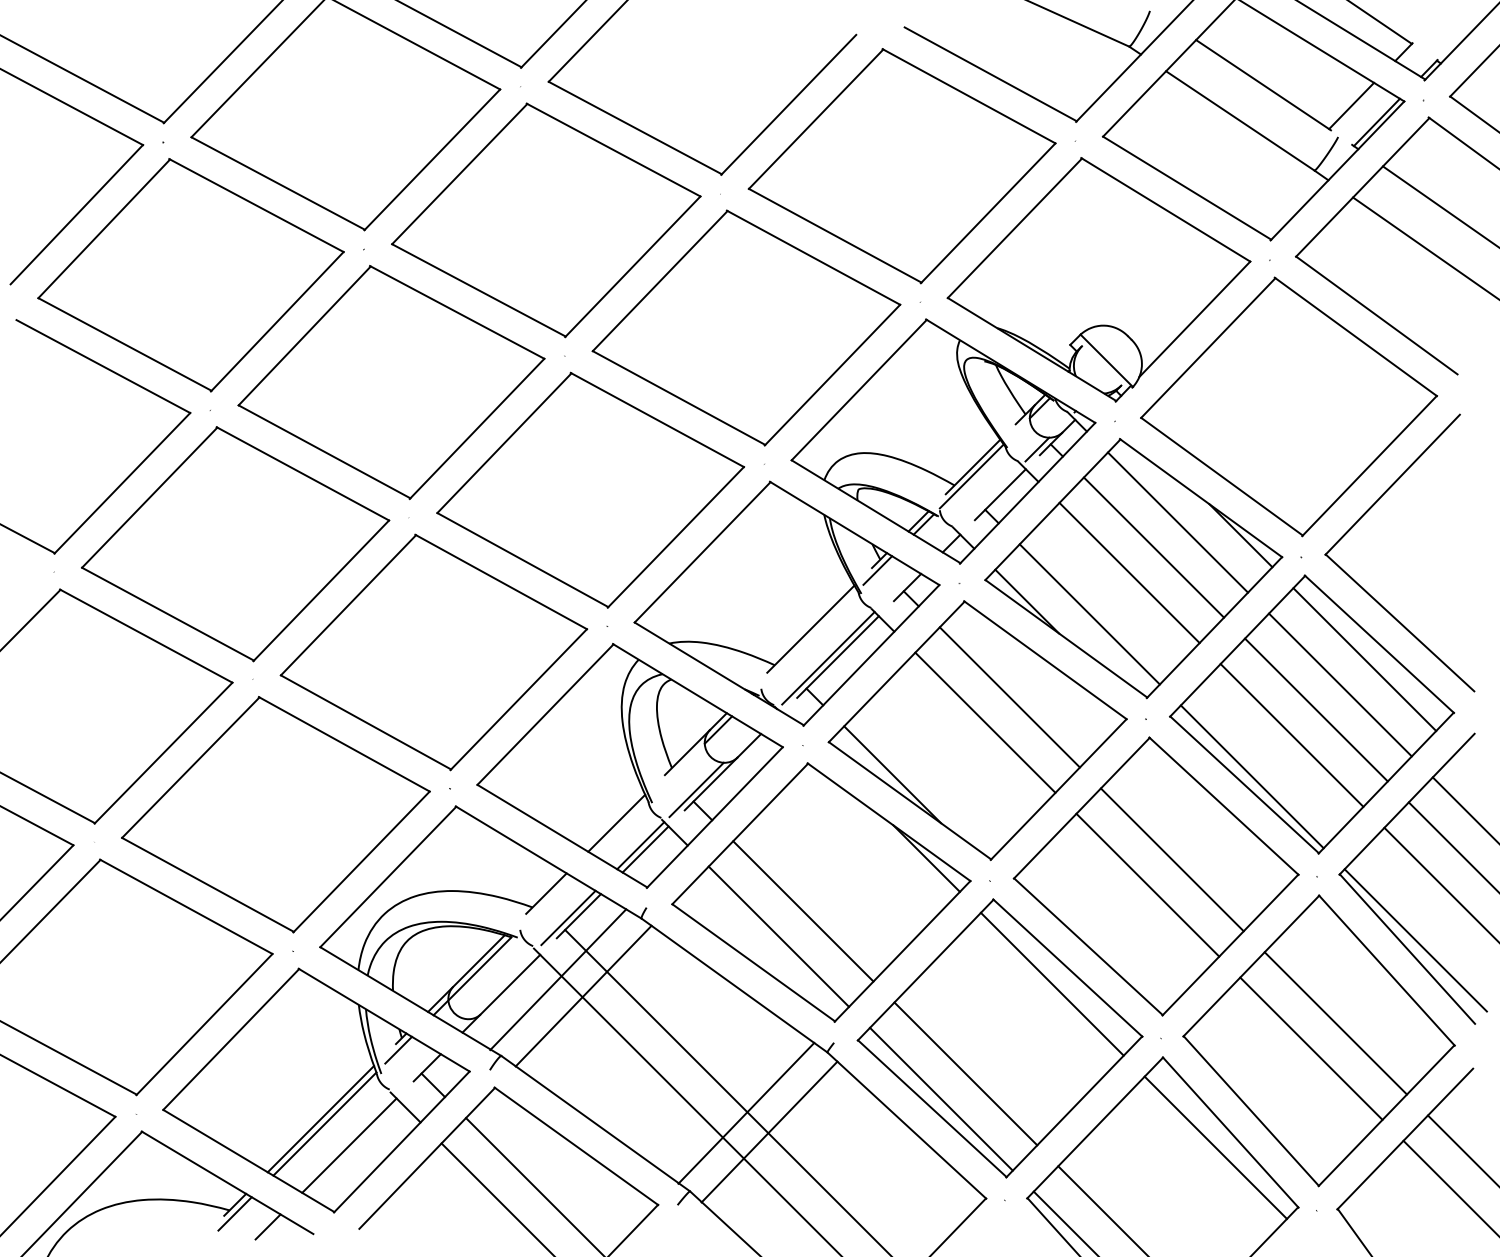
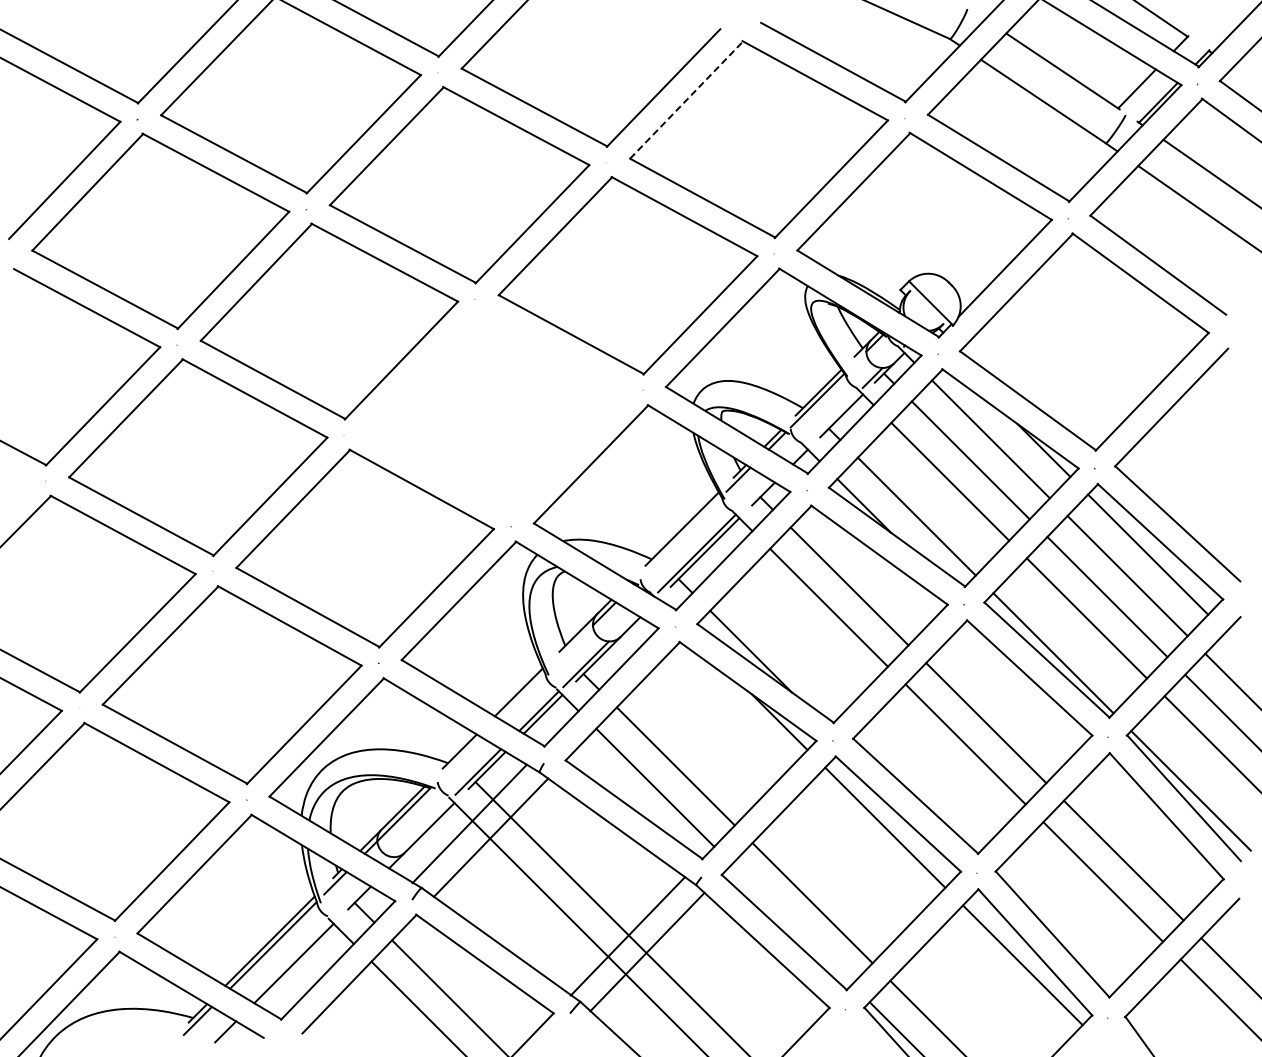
line: (815, 118) -> (686, 99), solid -> dashed
part: (590, 490) -> (496, 412), removed
line: (940, 1099) -> (791, 924), removed

